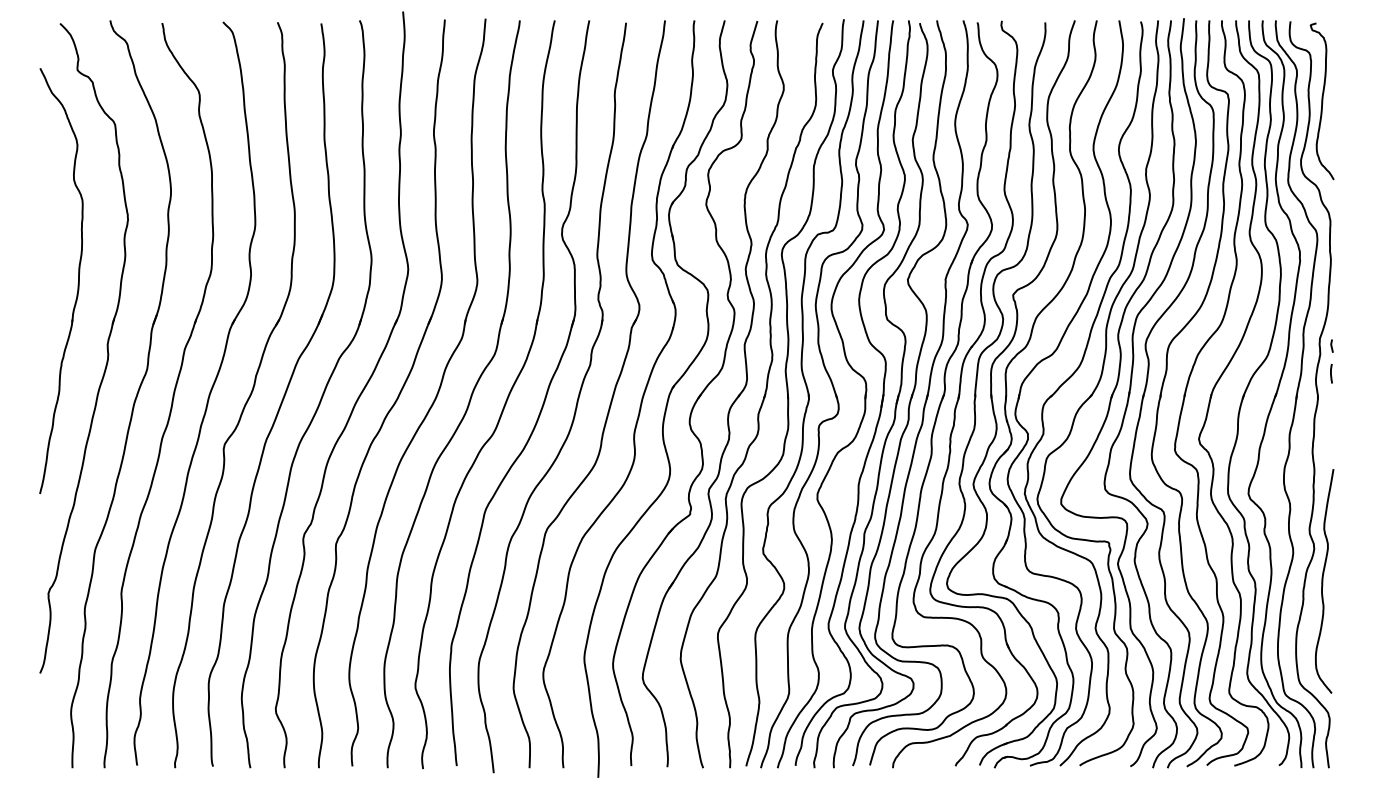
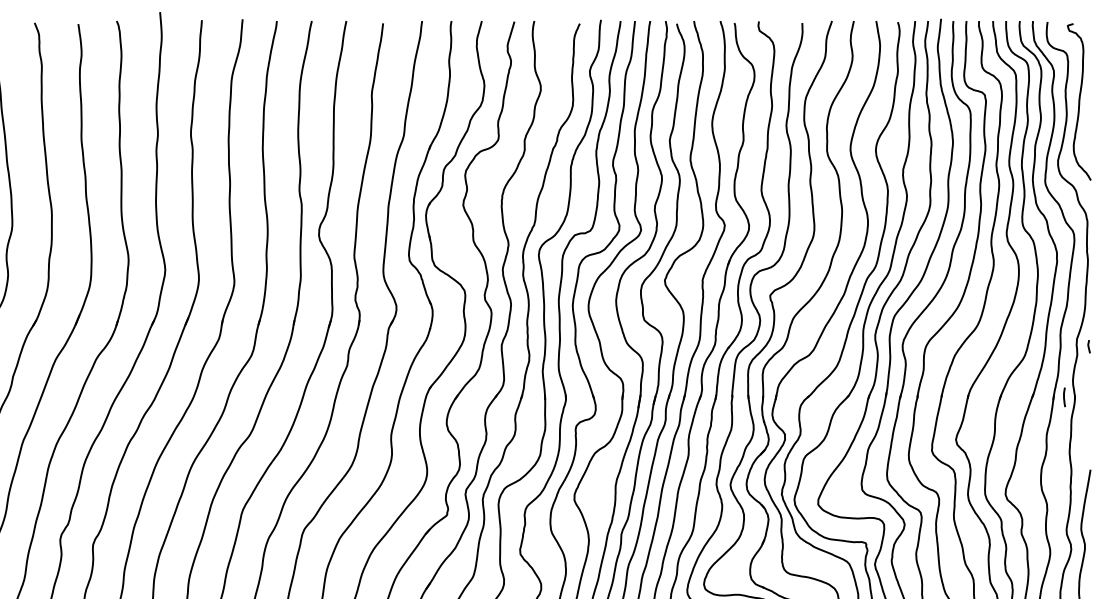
line: (1331, 373) -> (1064, 397), moved

